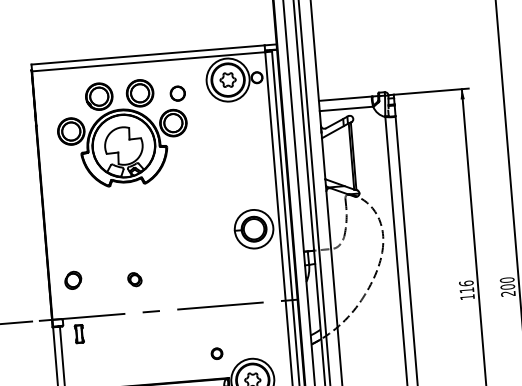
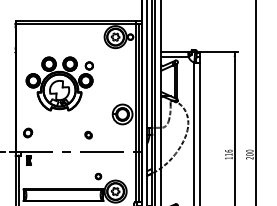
part: (122, 132) -> (59, 83), moved
part: (134, 278) -> (88, 134), moved

